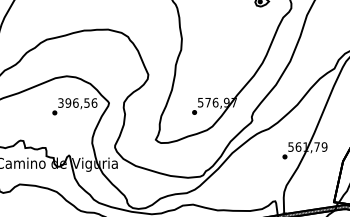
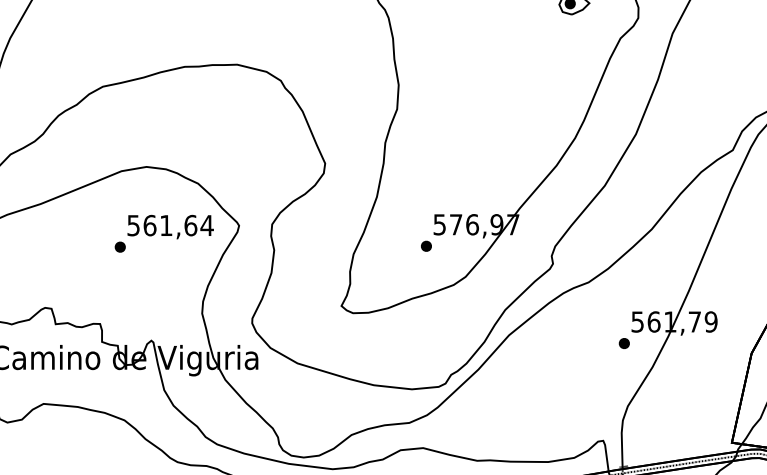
text: (77, 102) -> (169, 224), 396,56 -> 561,64

